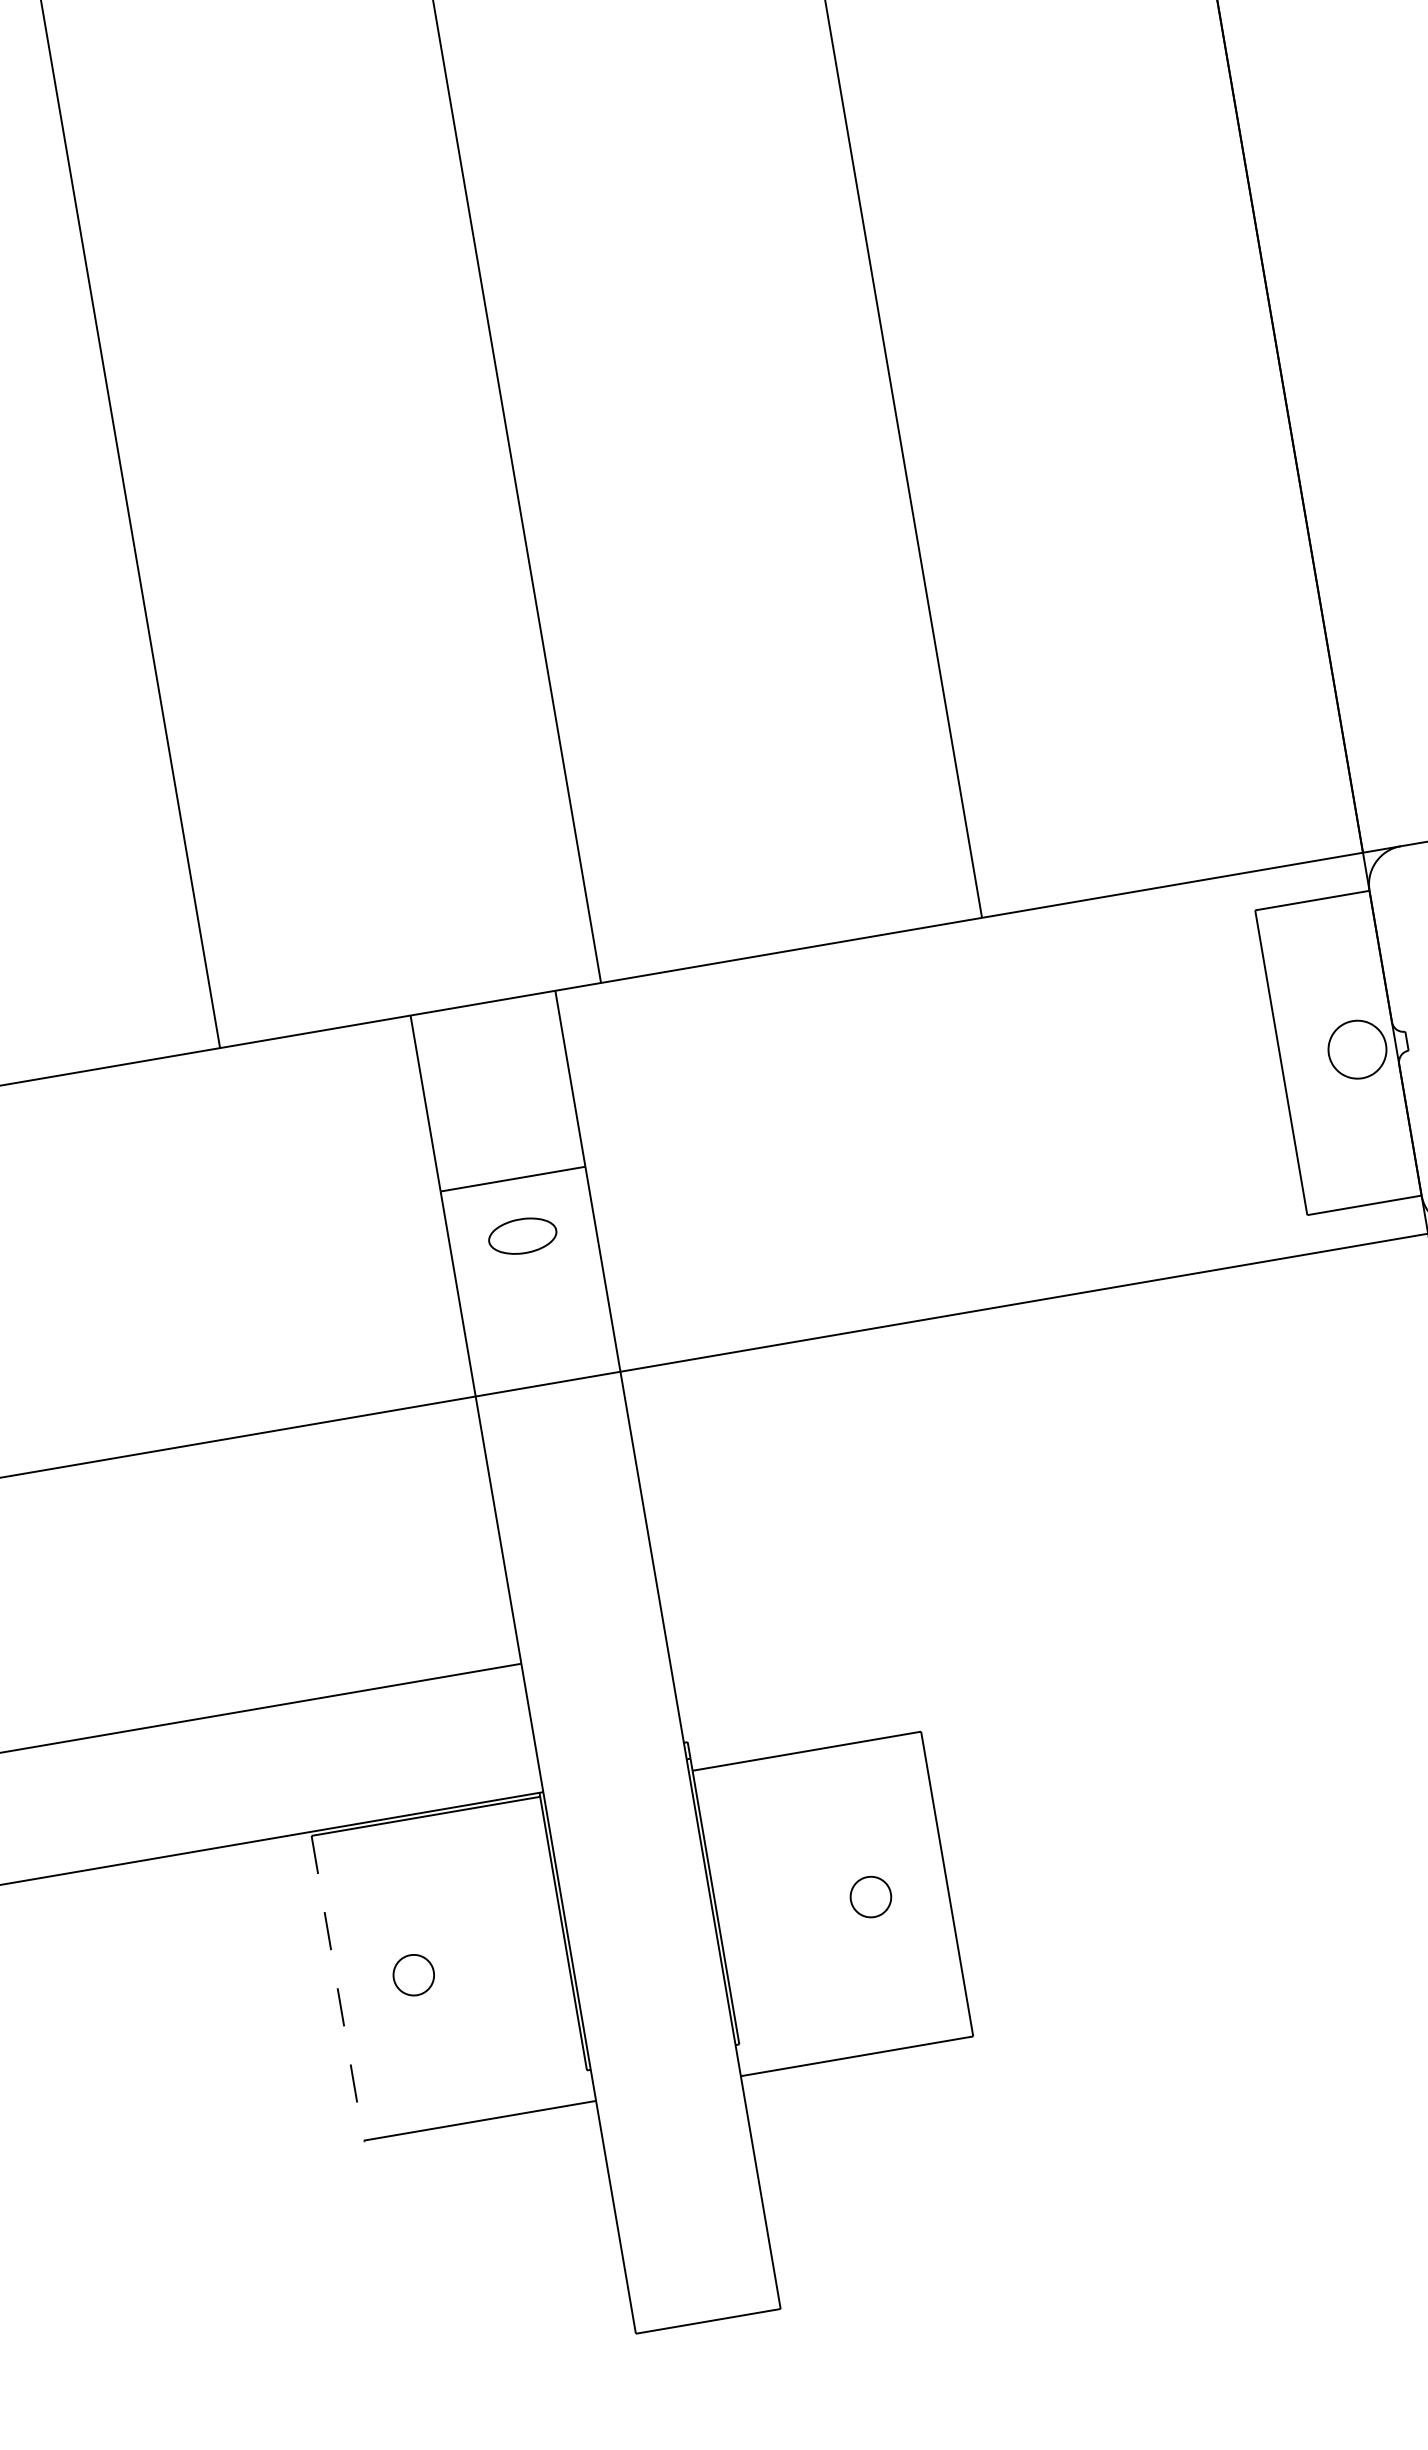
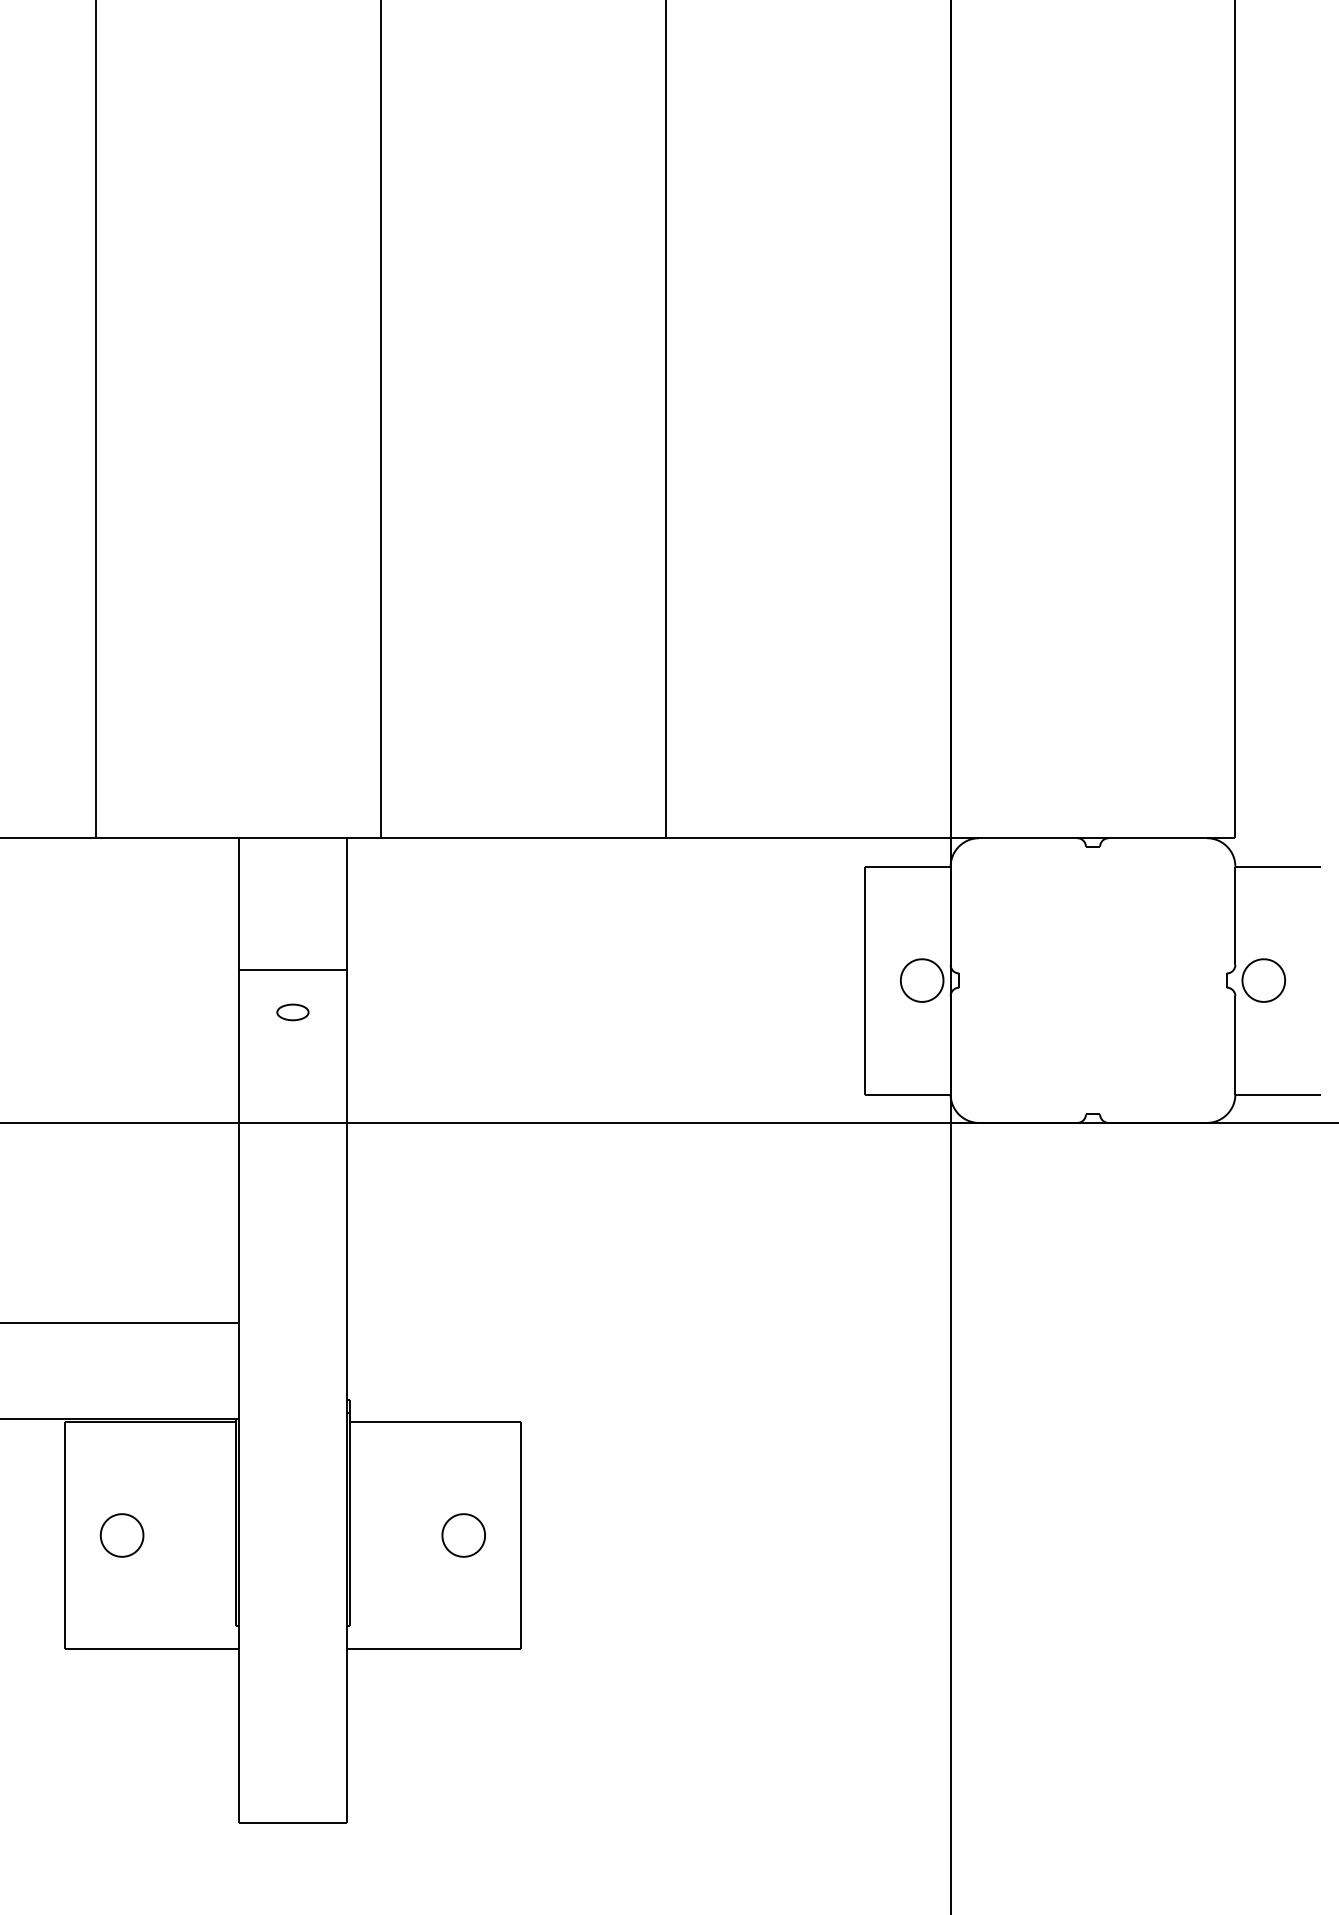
part: (522, 1236) -> (292, 1012), size x0.62
part: (870, 1897) -> (463, 1535), size x1.43
part: (413, 1975) -> (121, 1535), size x1.43
line: (338, 1988) -> (65, 1535), dashed -> solid

